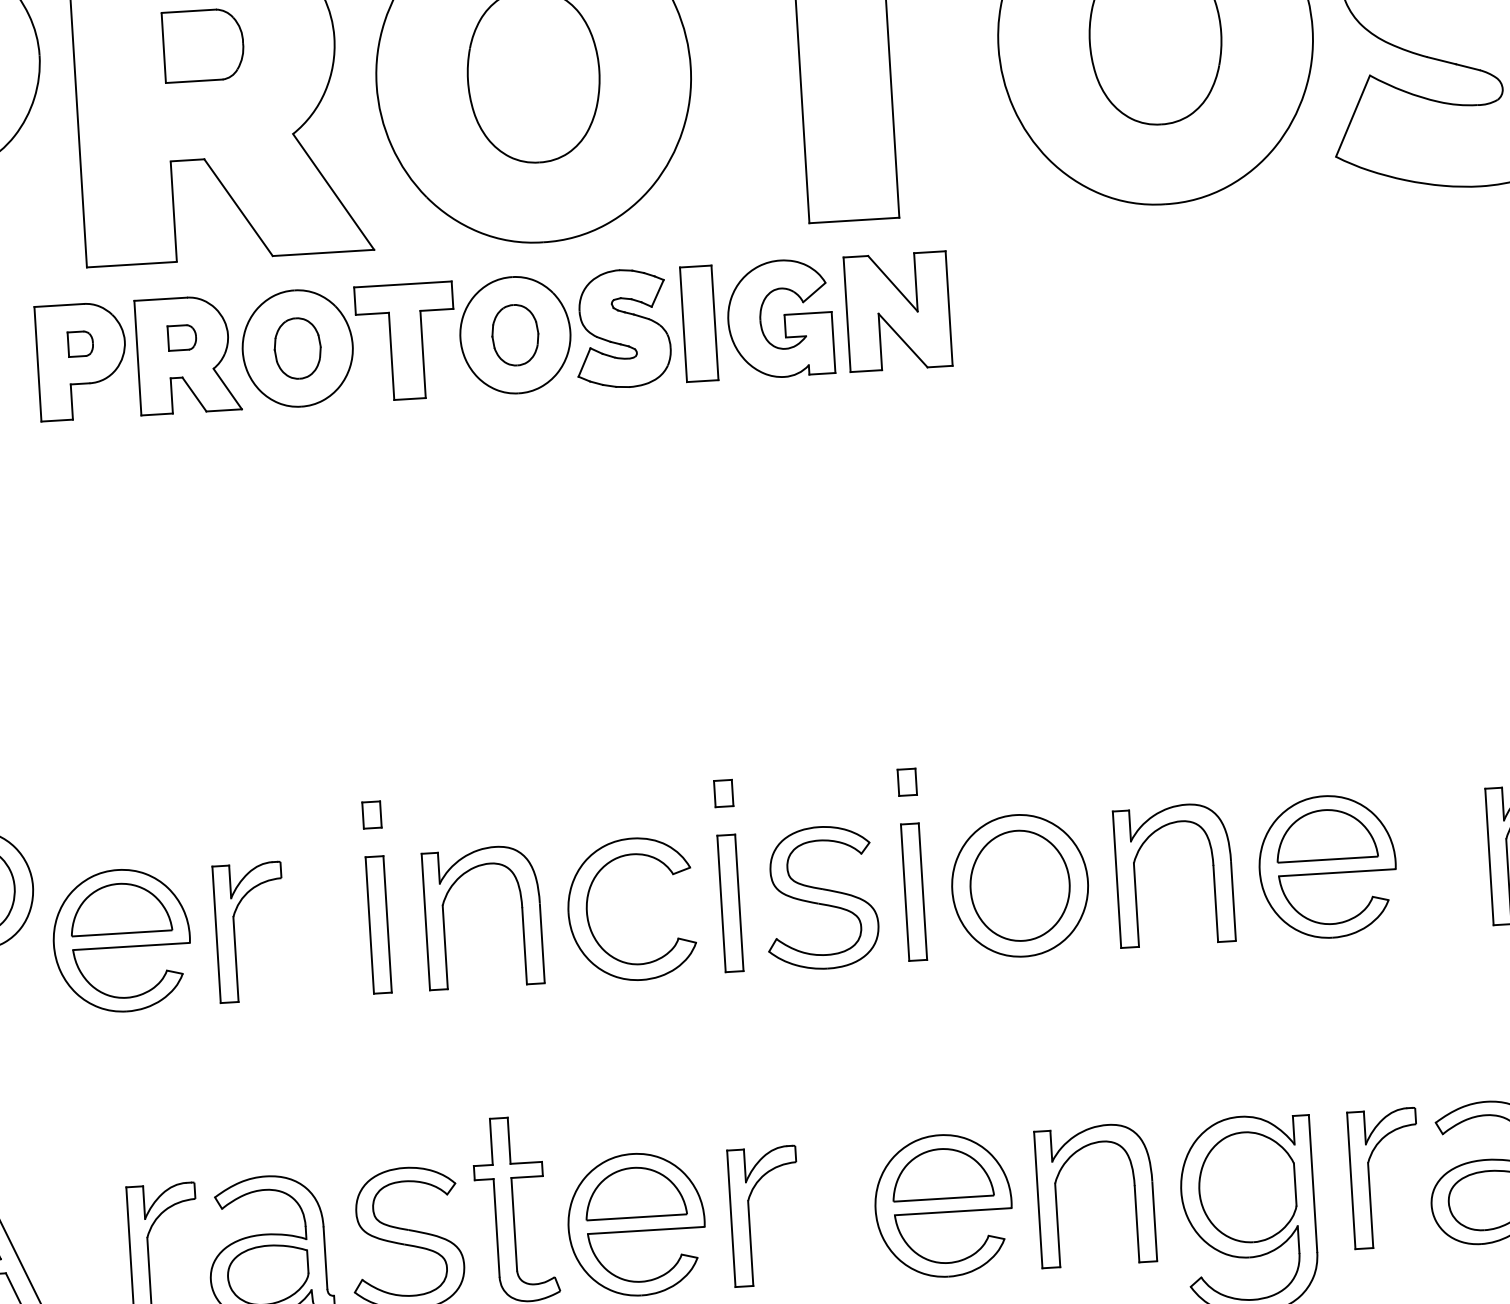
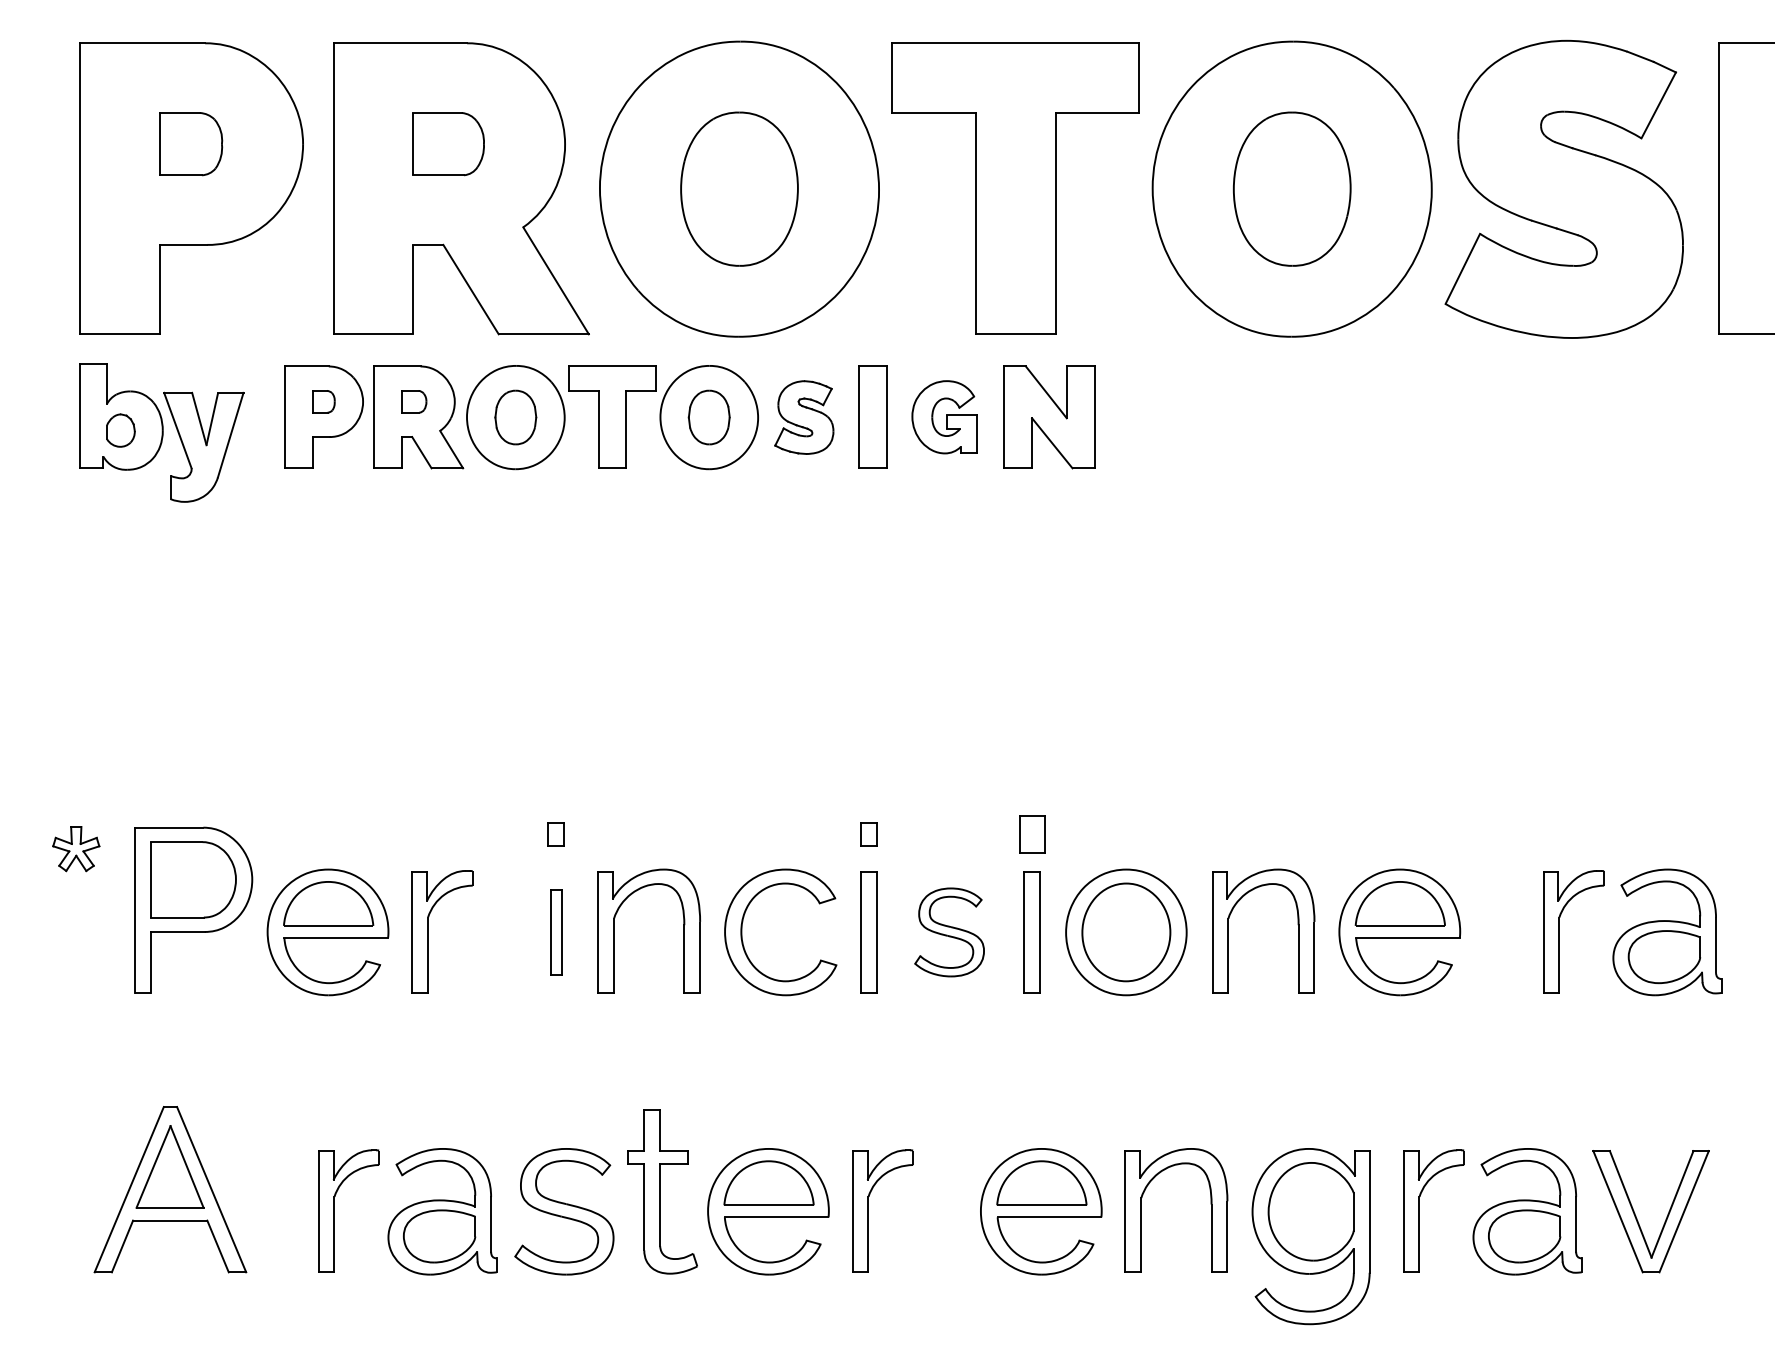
part: (779, 317) -> (944, 416), size x0.7
part: (621, 328) -> (803, 417), size x0.7
part: (906, 782) -> (1031, 834), size x1.6
part: (821, 898) -> (949, 932), size x0.7
part: (377, 925) -> (555, 932), size x0.7

